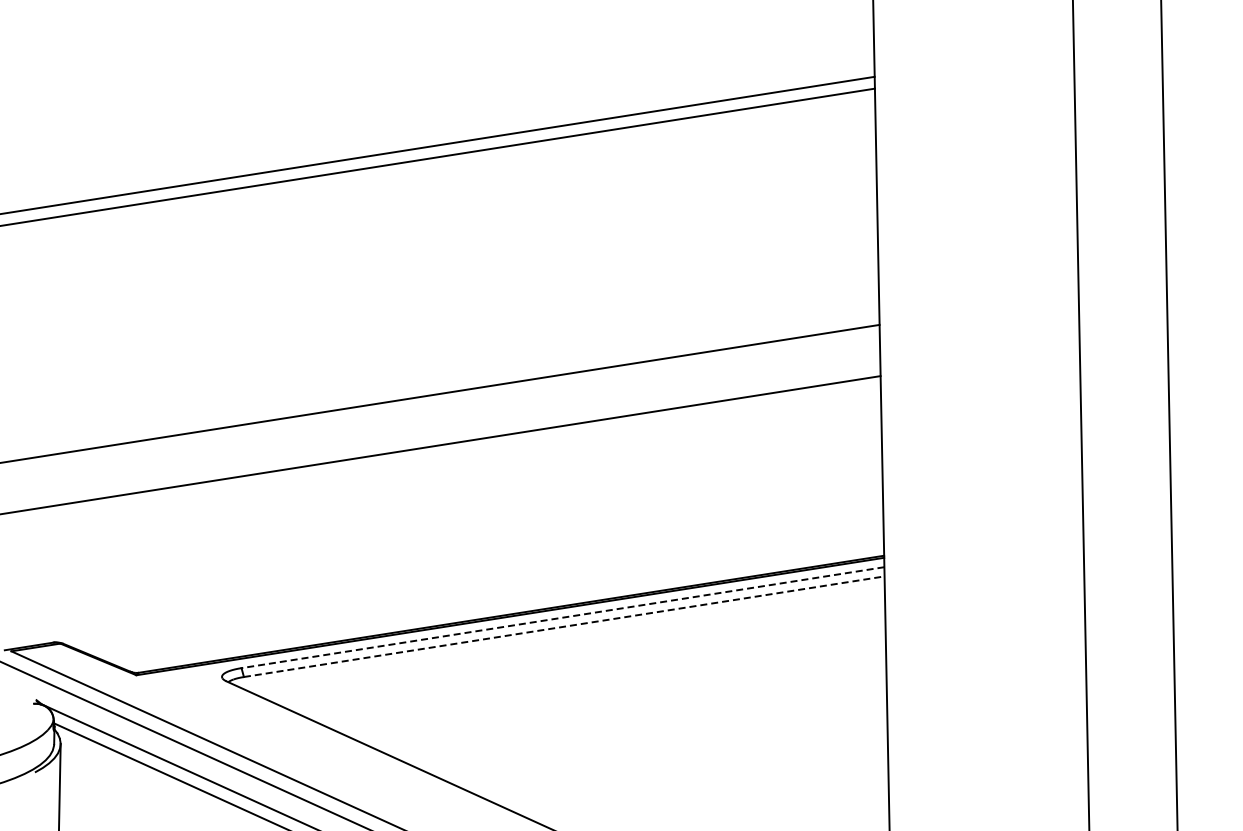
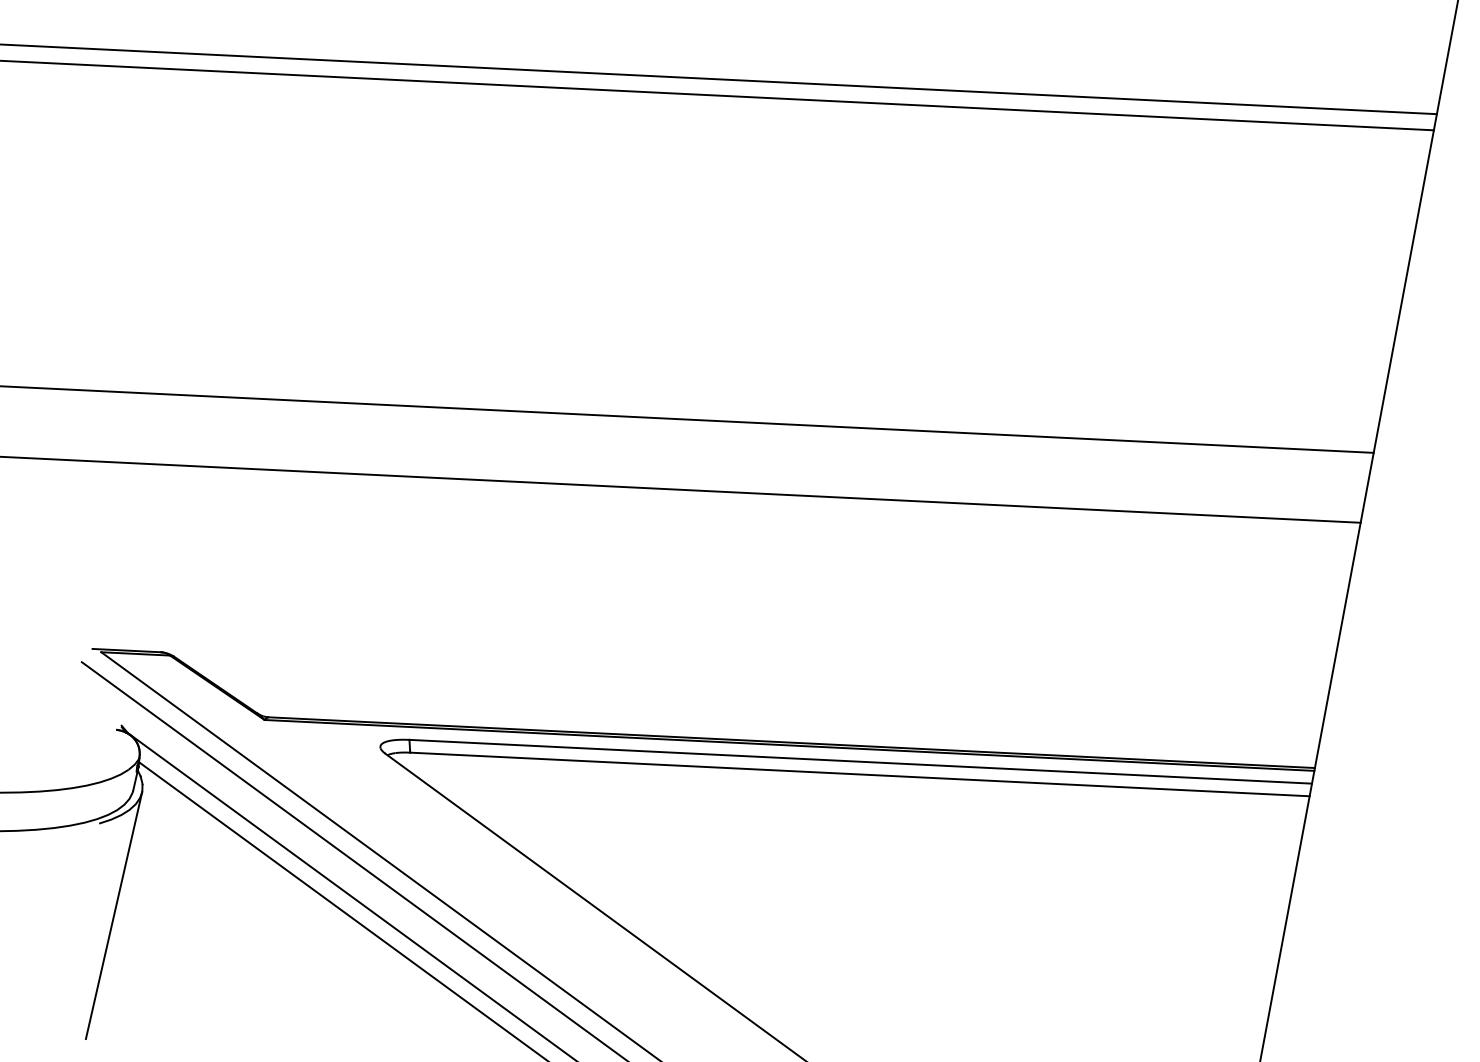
line: (562, 617) -> (860, 761), dashed -> solid
line: (564, 626) -> (860, 774), dashed -> solid

